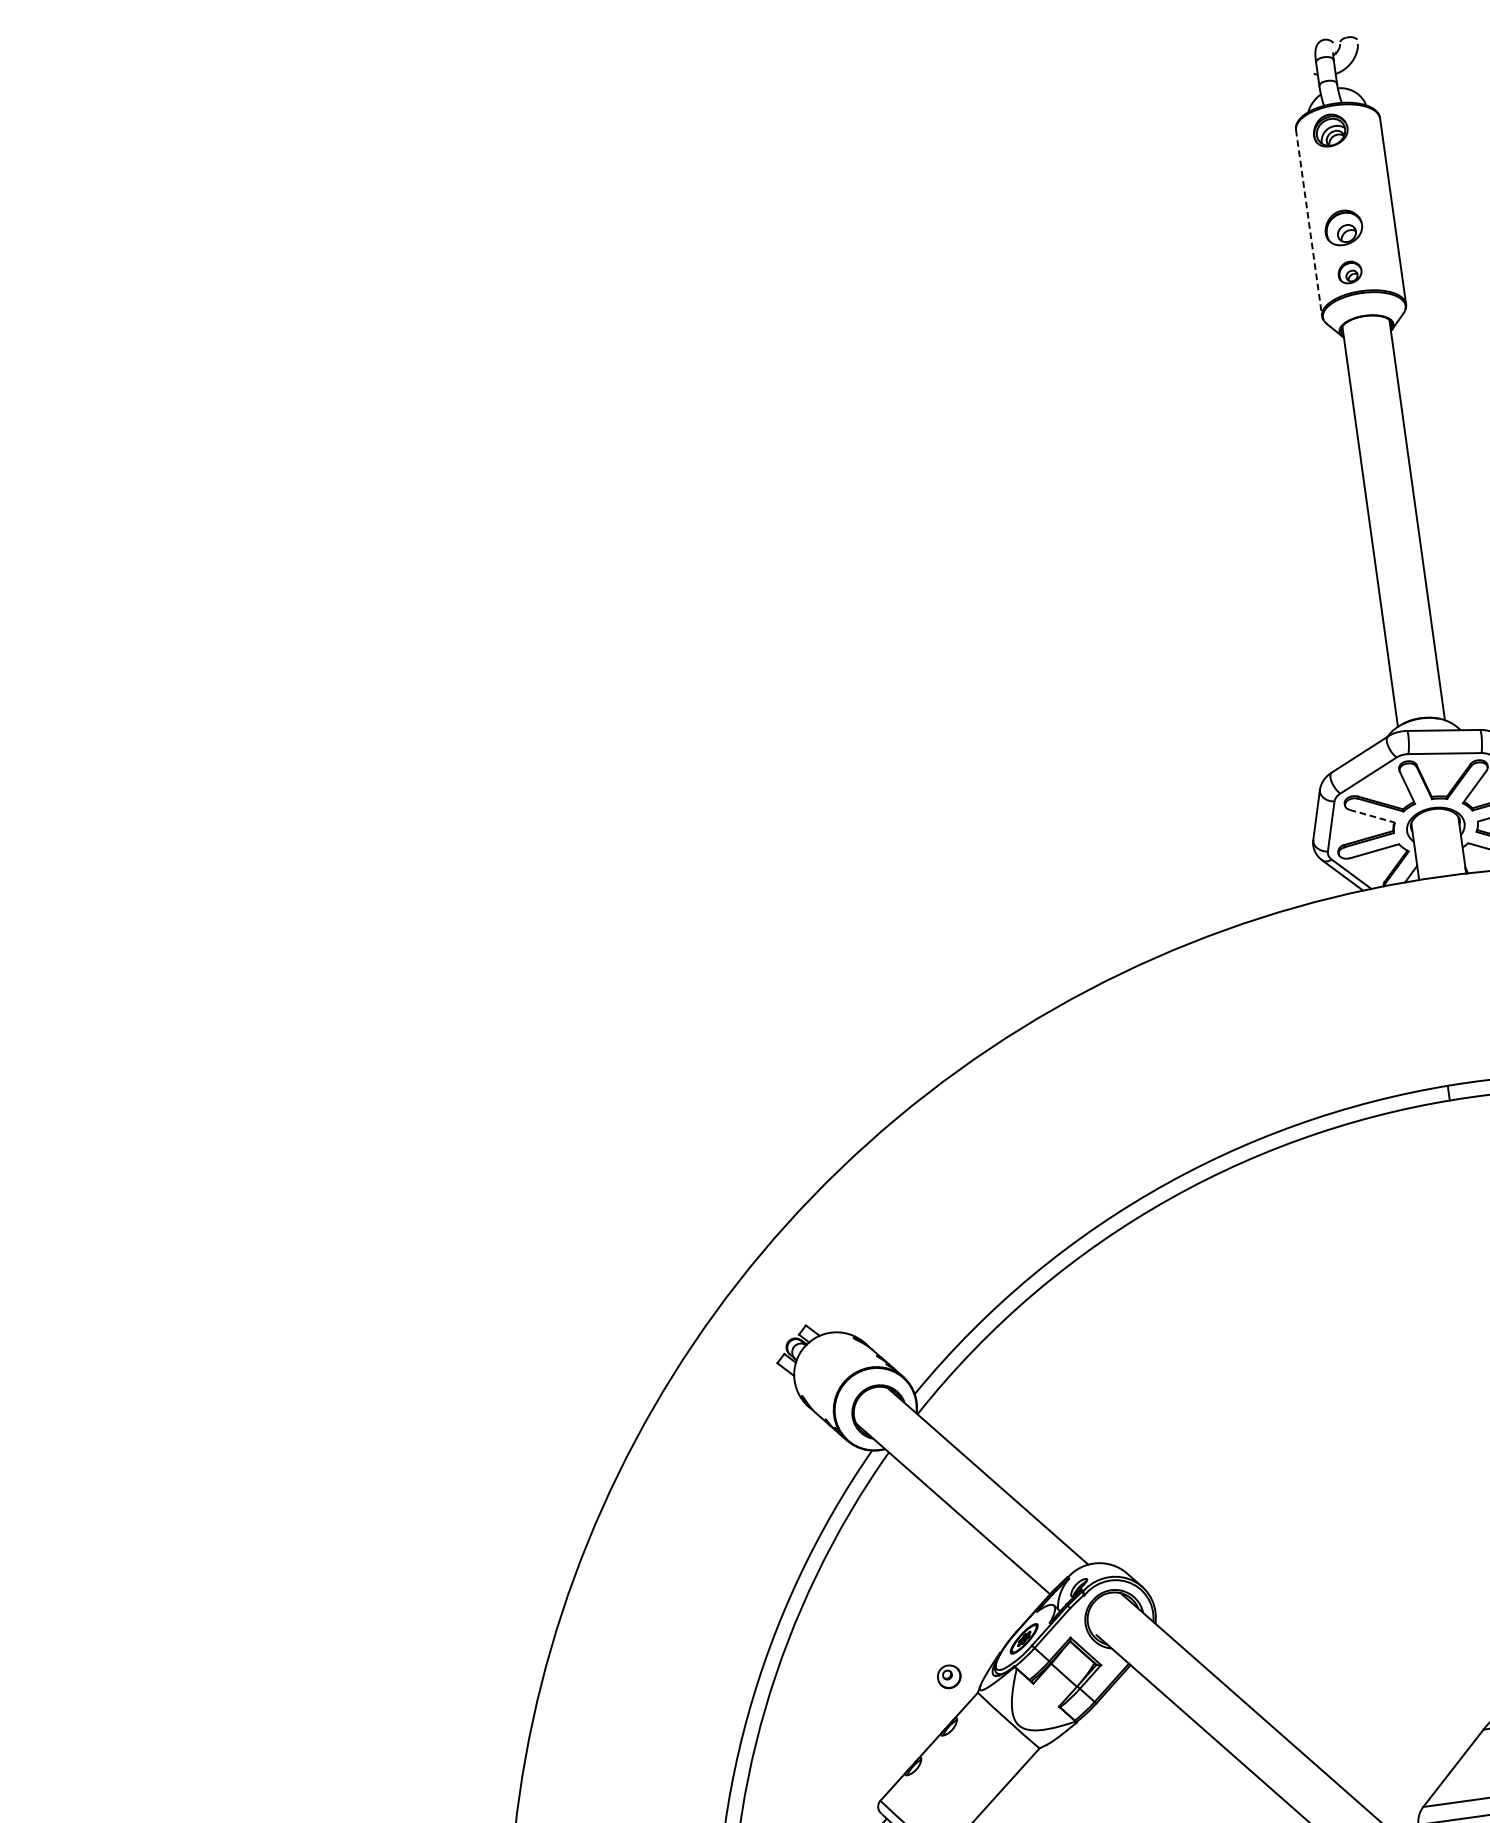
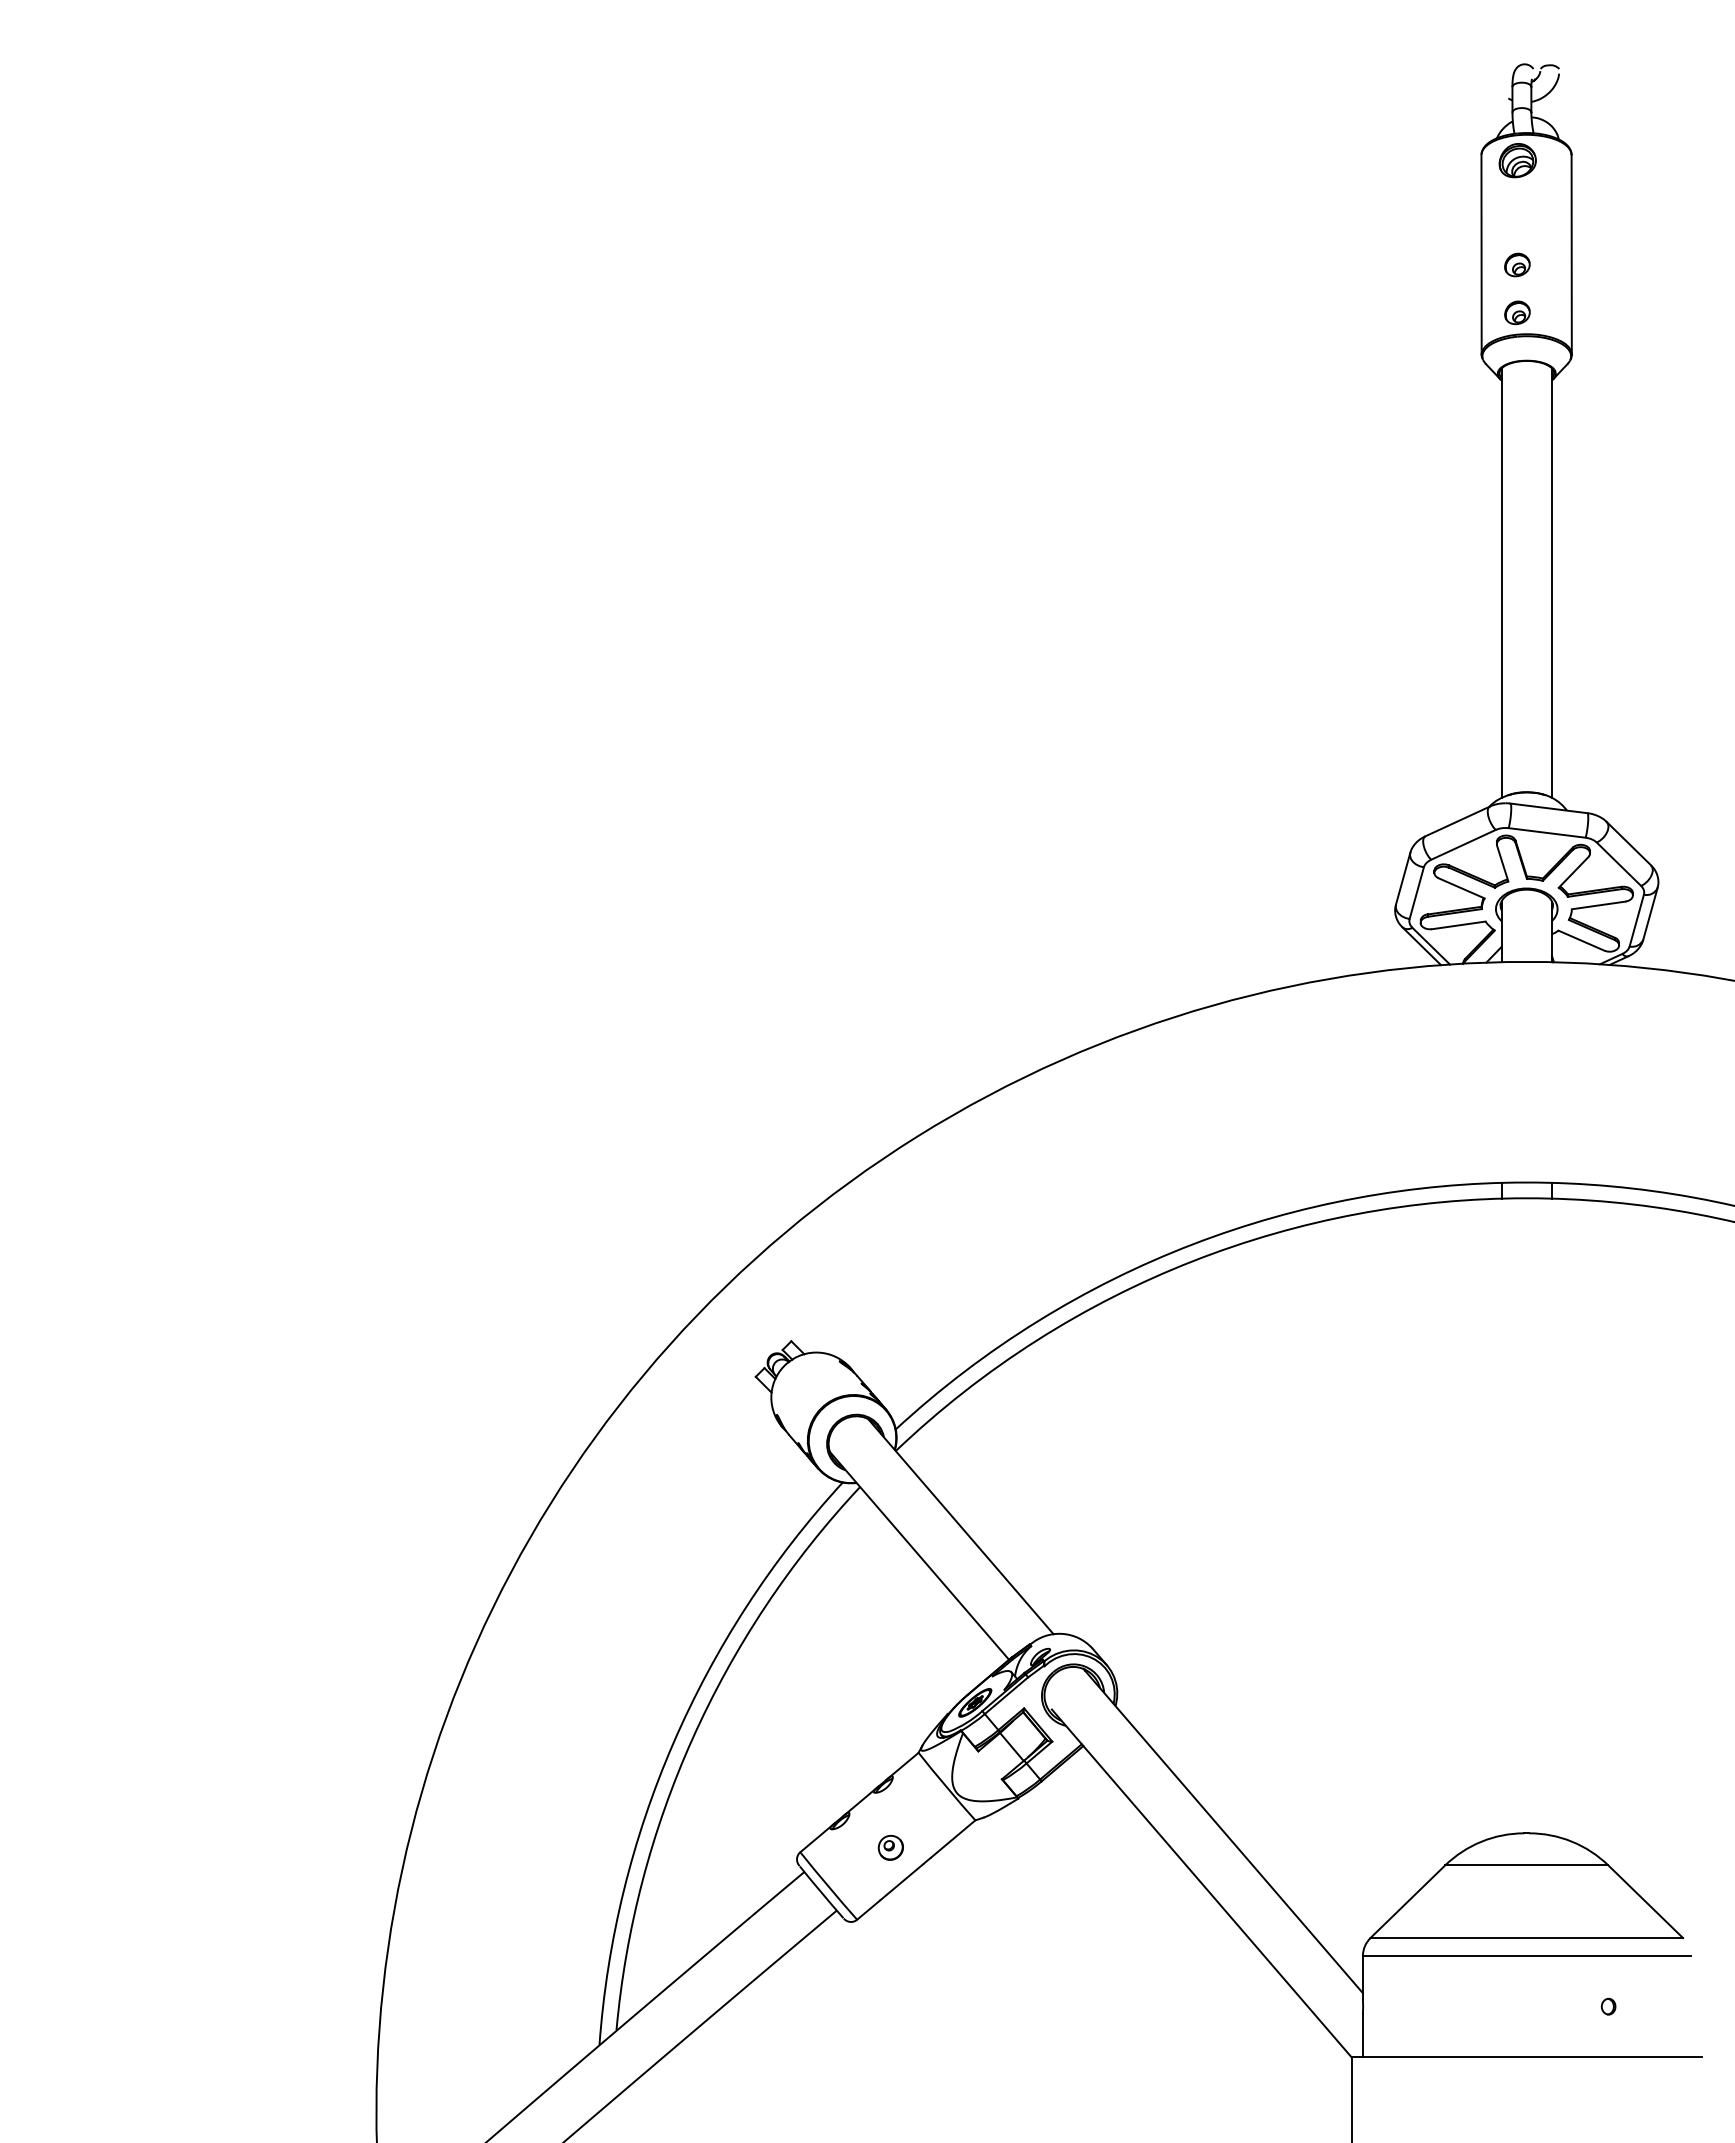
line: (1308, 222) -> (1481, 254), dashed -> solid
part: (1343, 227) -> (1517, 264), size x0.62
line: (1373, 816) -> (1462, 888), dashed -> solid
part: (948, 1676) -> (890, 1847), moved

